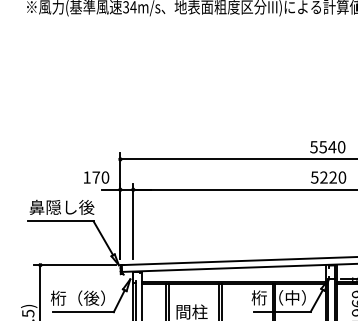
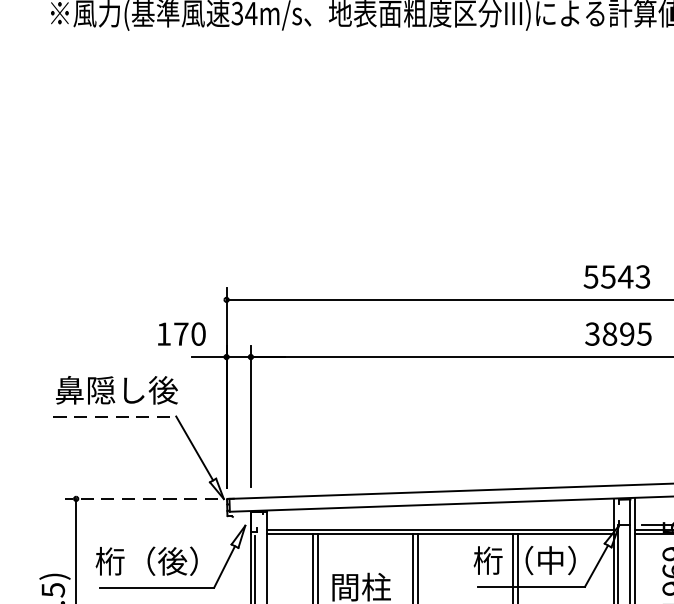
text: (341, 147) -> (642, 277), 5540 -> 5543
text: (328, 177) -> (618, 333), 5220 -> 3895
line: (60, 221) -> (113, 416), solid -> dashed
line: (75, 265) -> (142, 499), solid -> dashed

